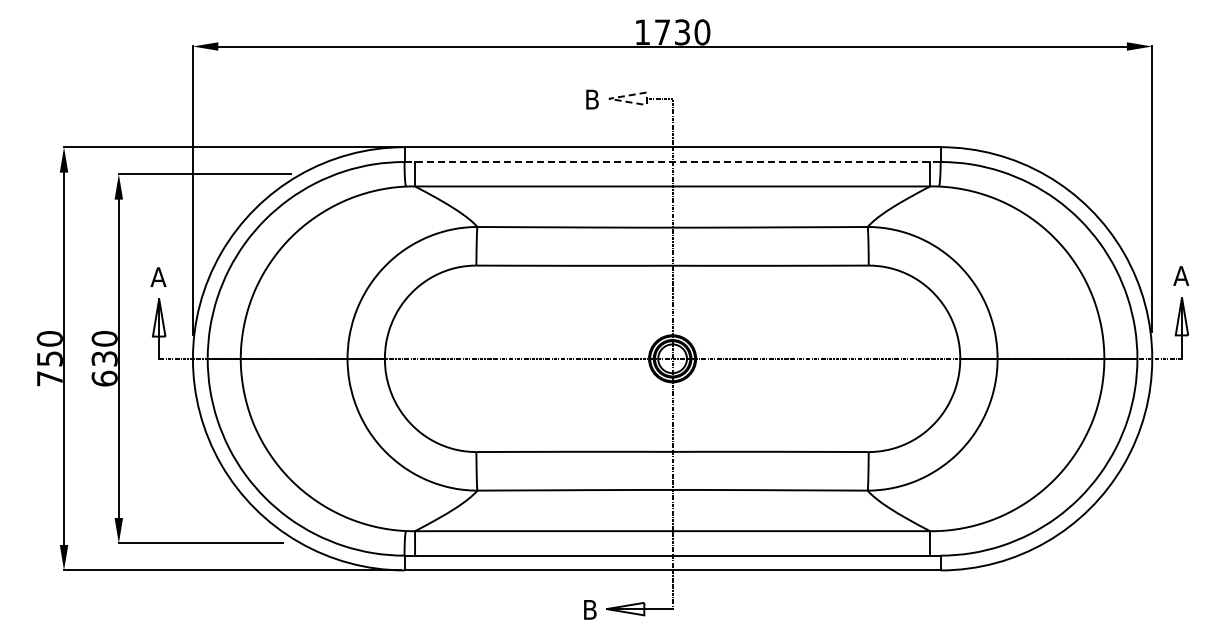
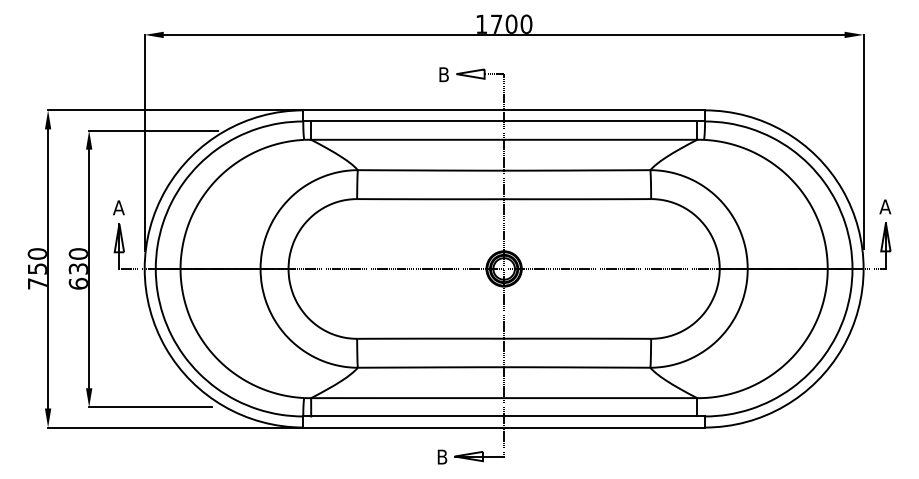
text: (682, 32) -> (511, 24), 1730 -> 1700
line: (615, 99) -> (461, 74), dashed -> solid
line: (673, 162) -> (504, 121), dashed -> solid

